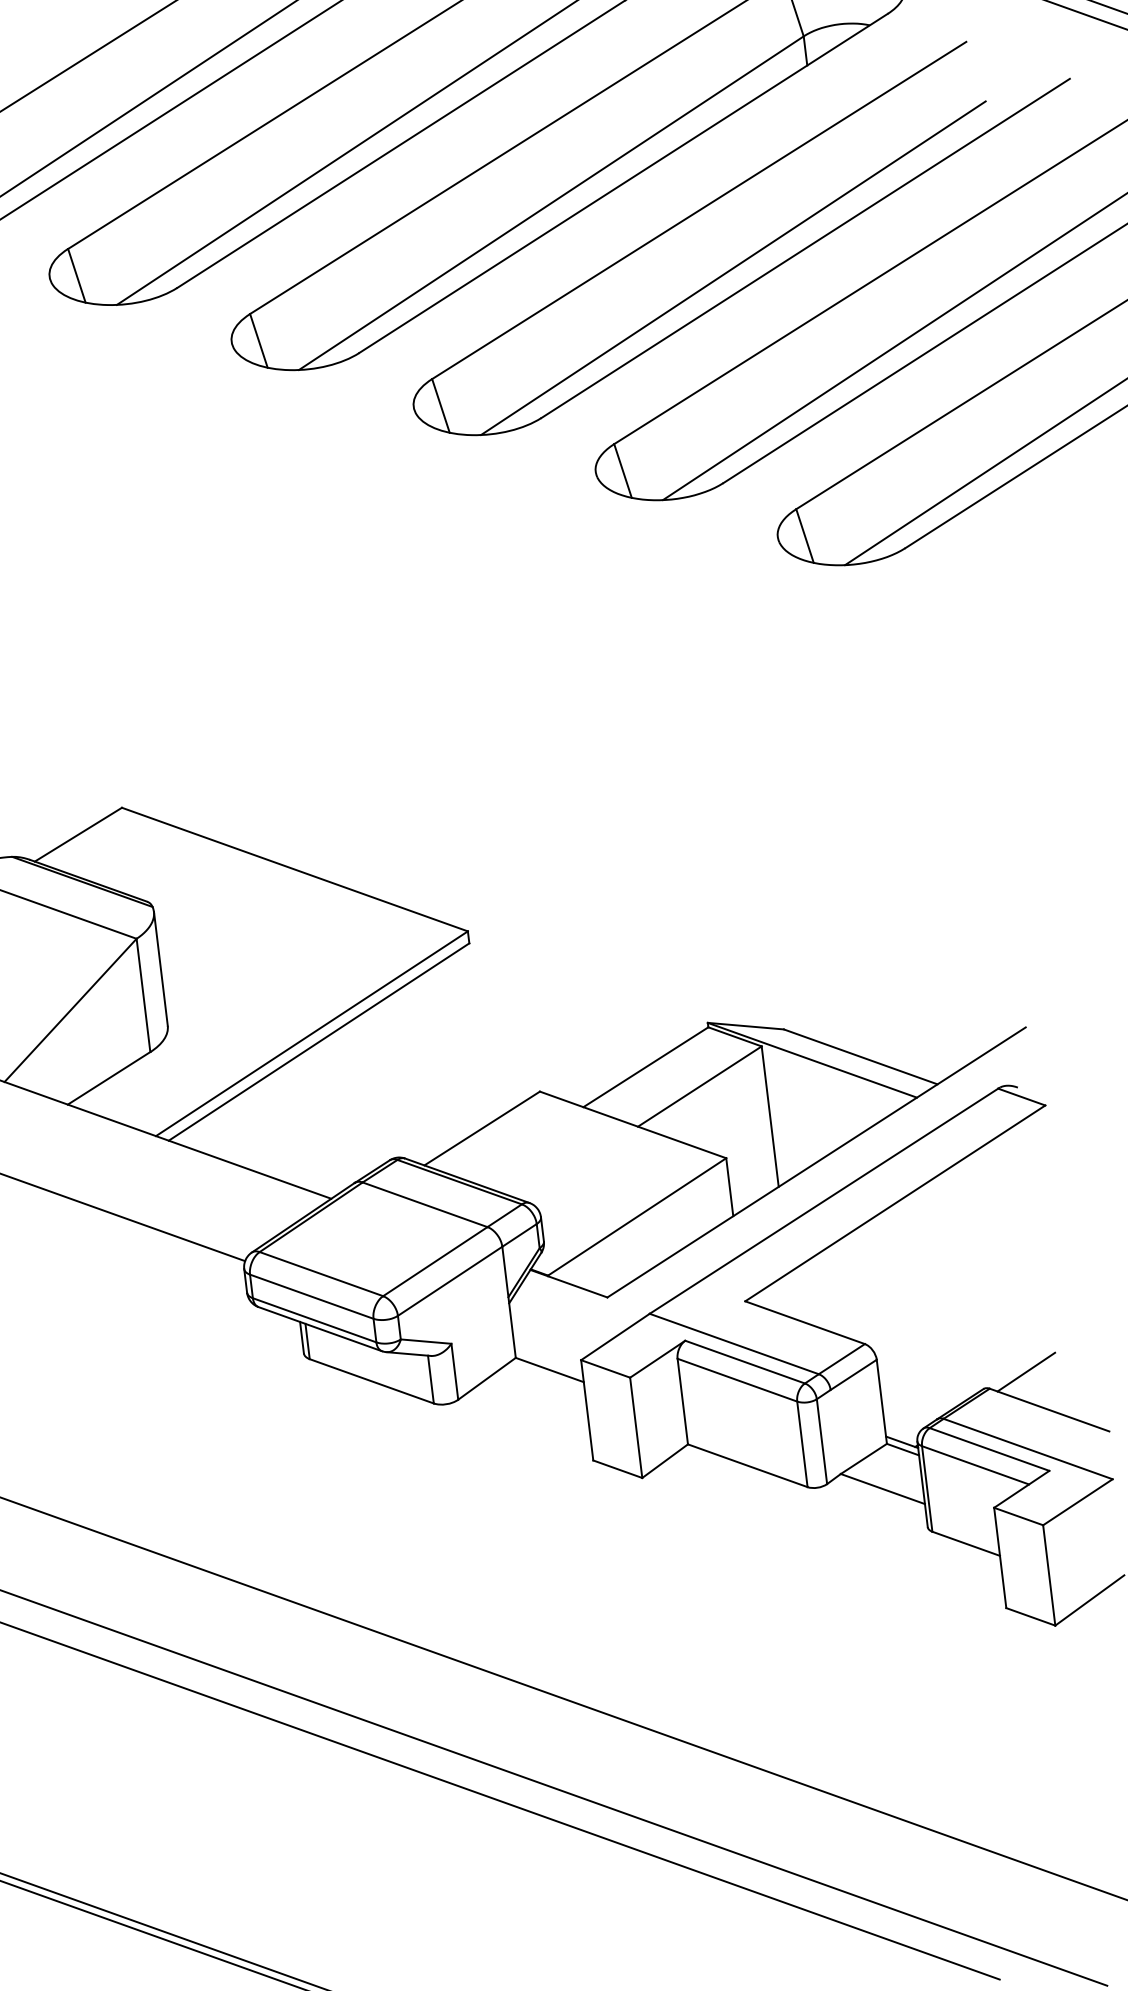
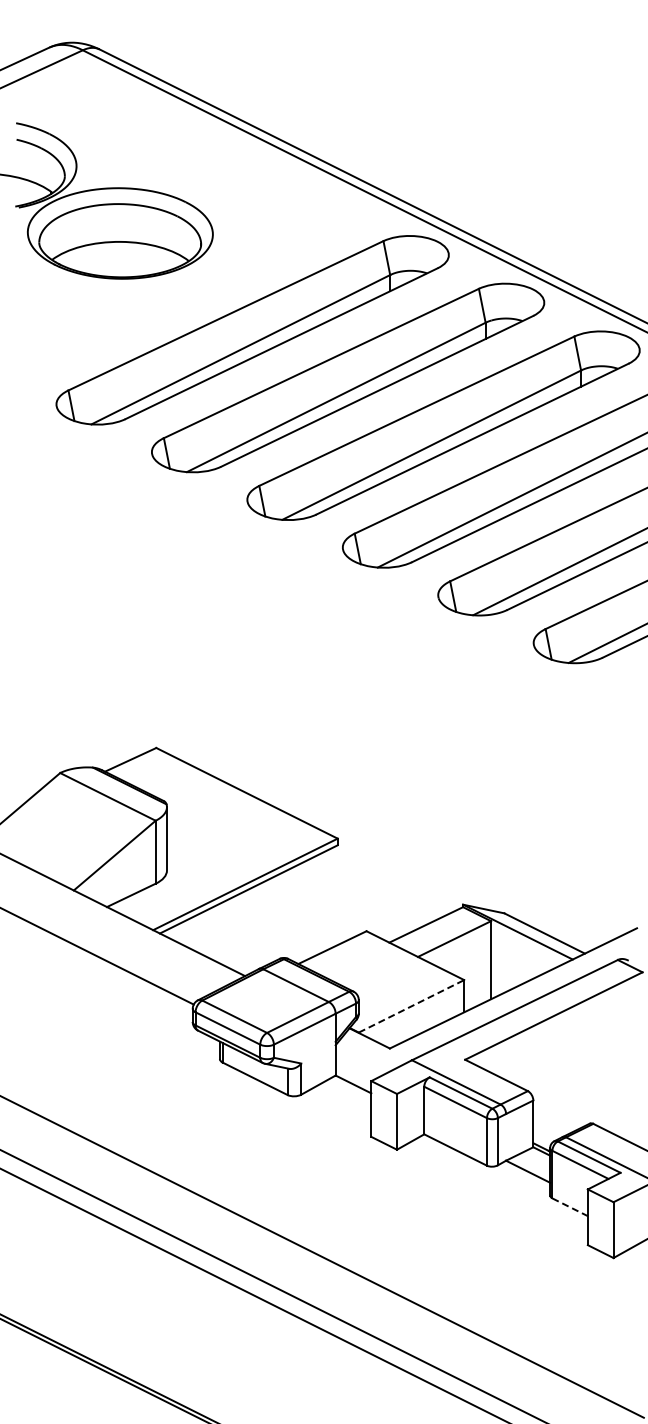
line: (637, 1217) -> (411, 1006), solid -> dashed
line: (1026, 1370) -> (614, 1116), removed
line: (966, 1544) -> (570, 1207), solid -> dashed

